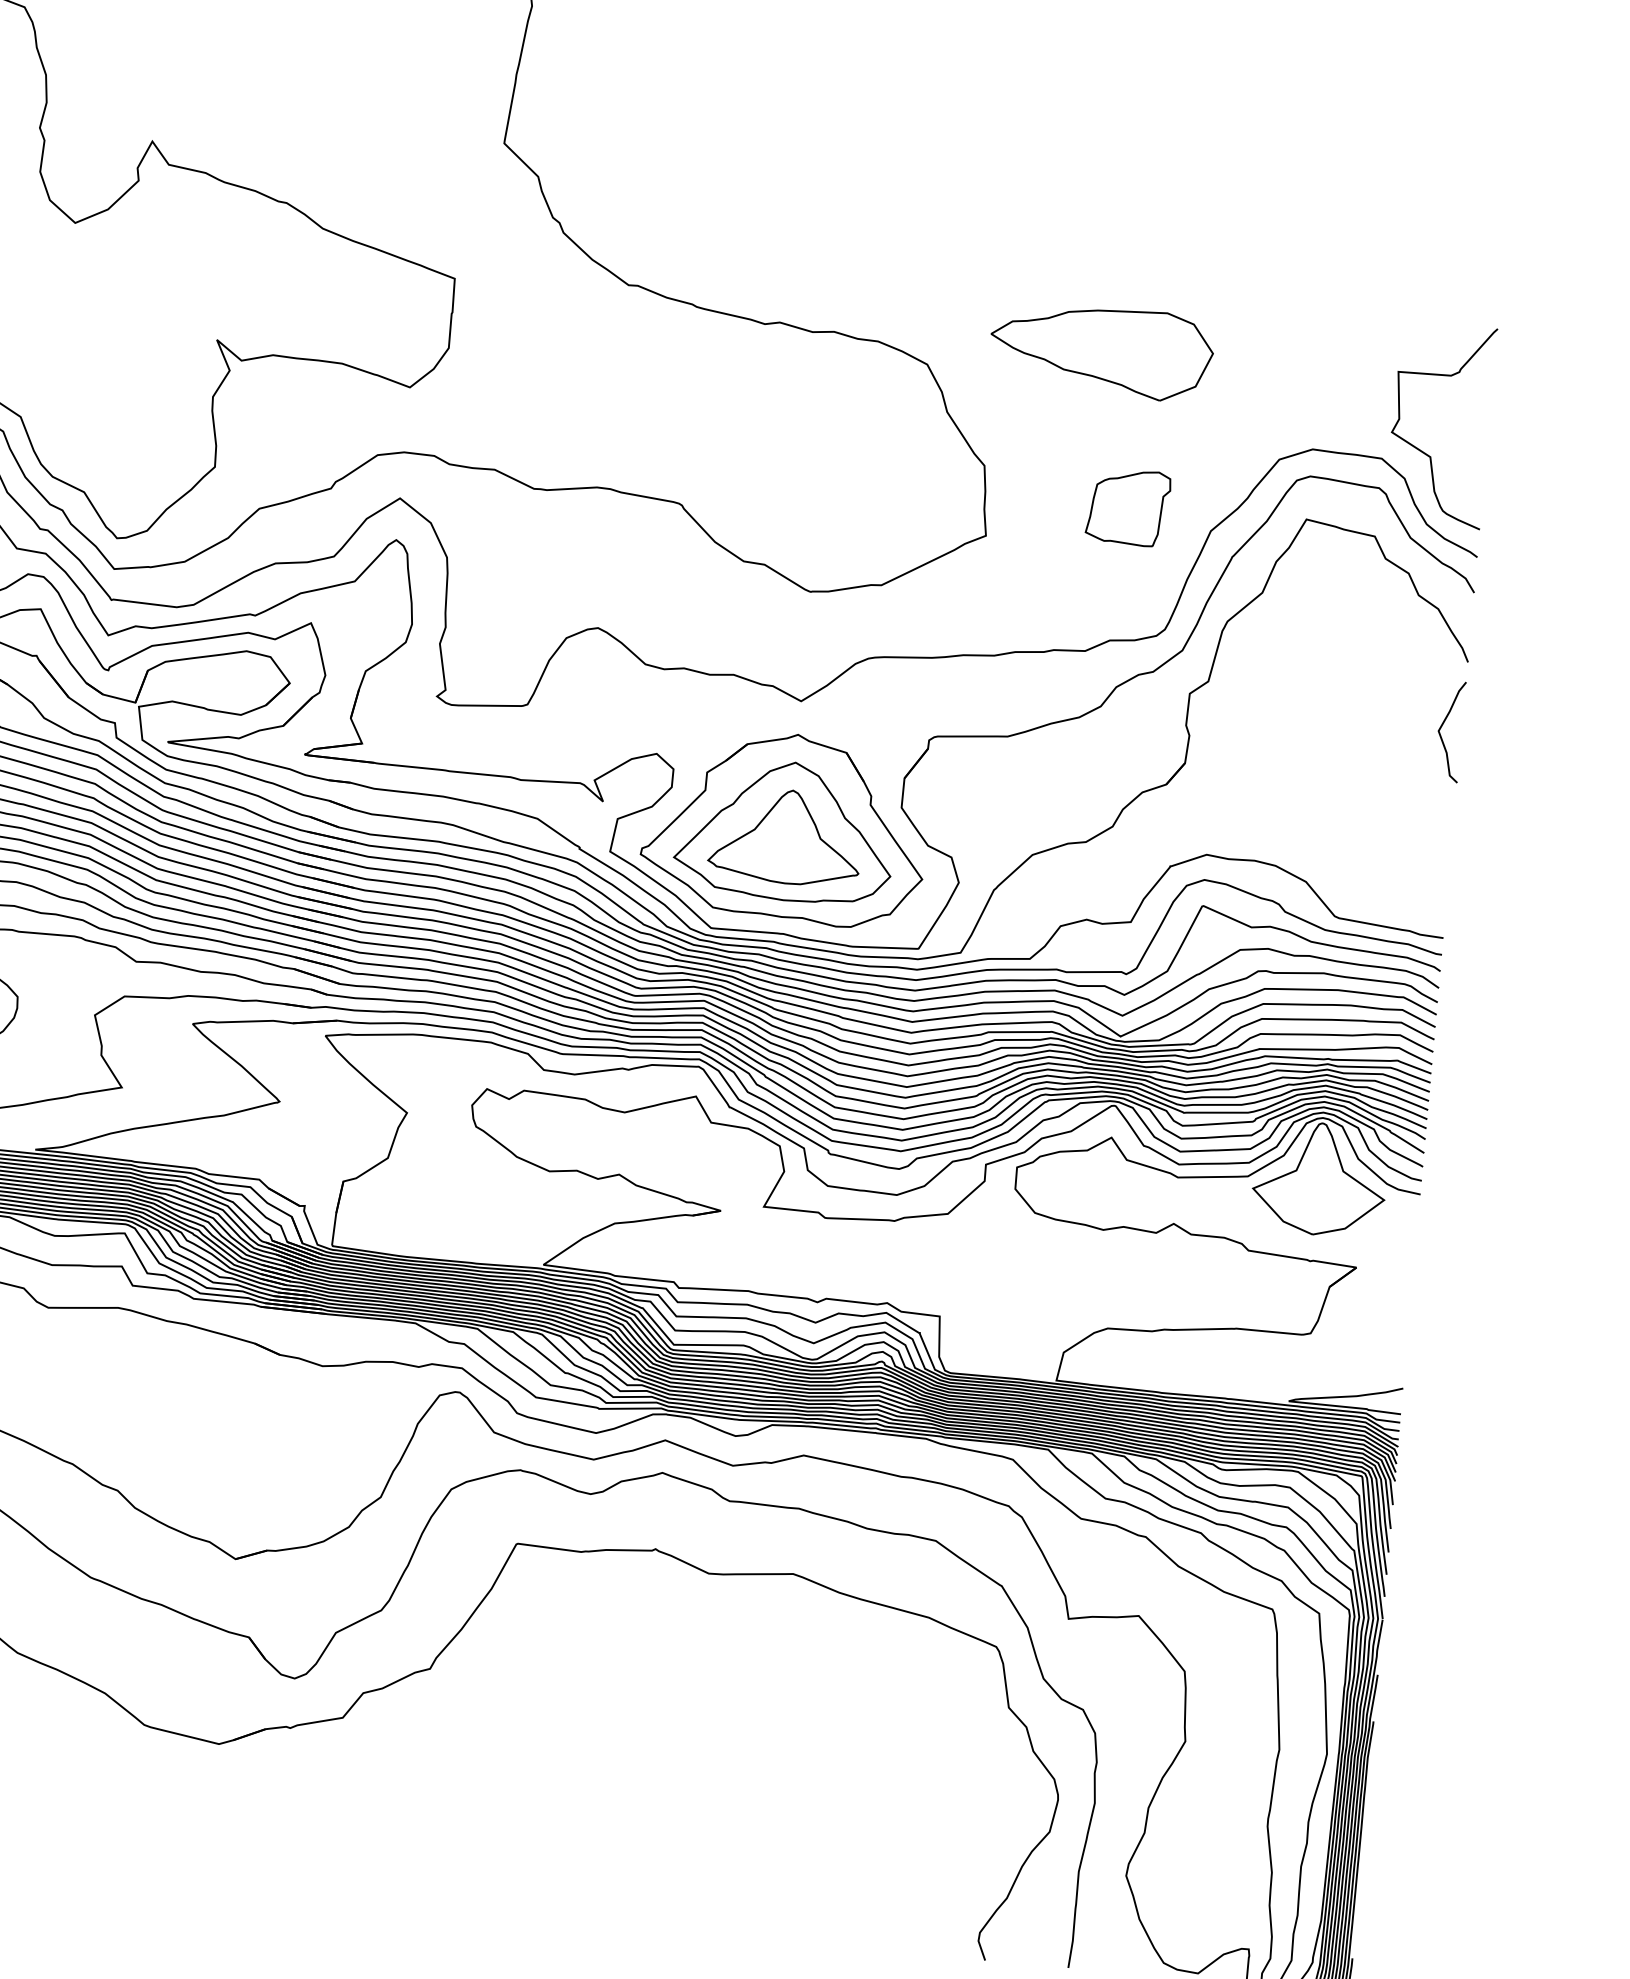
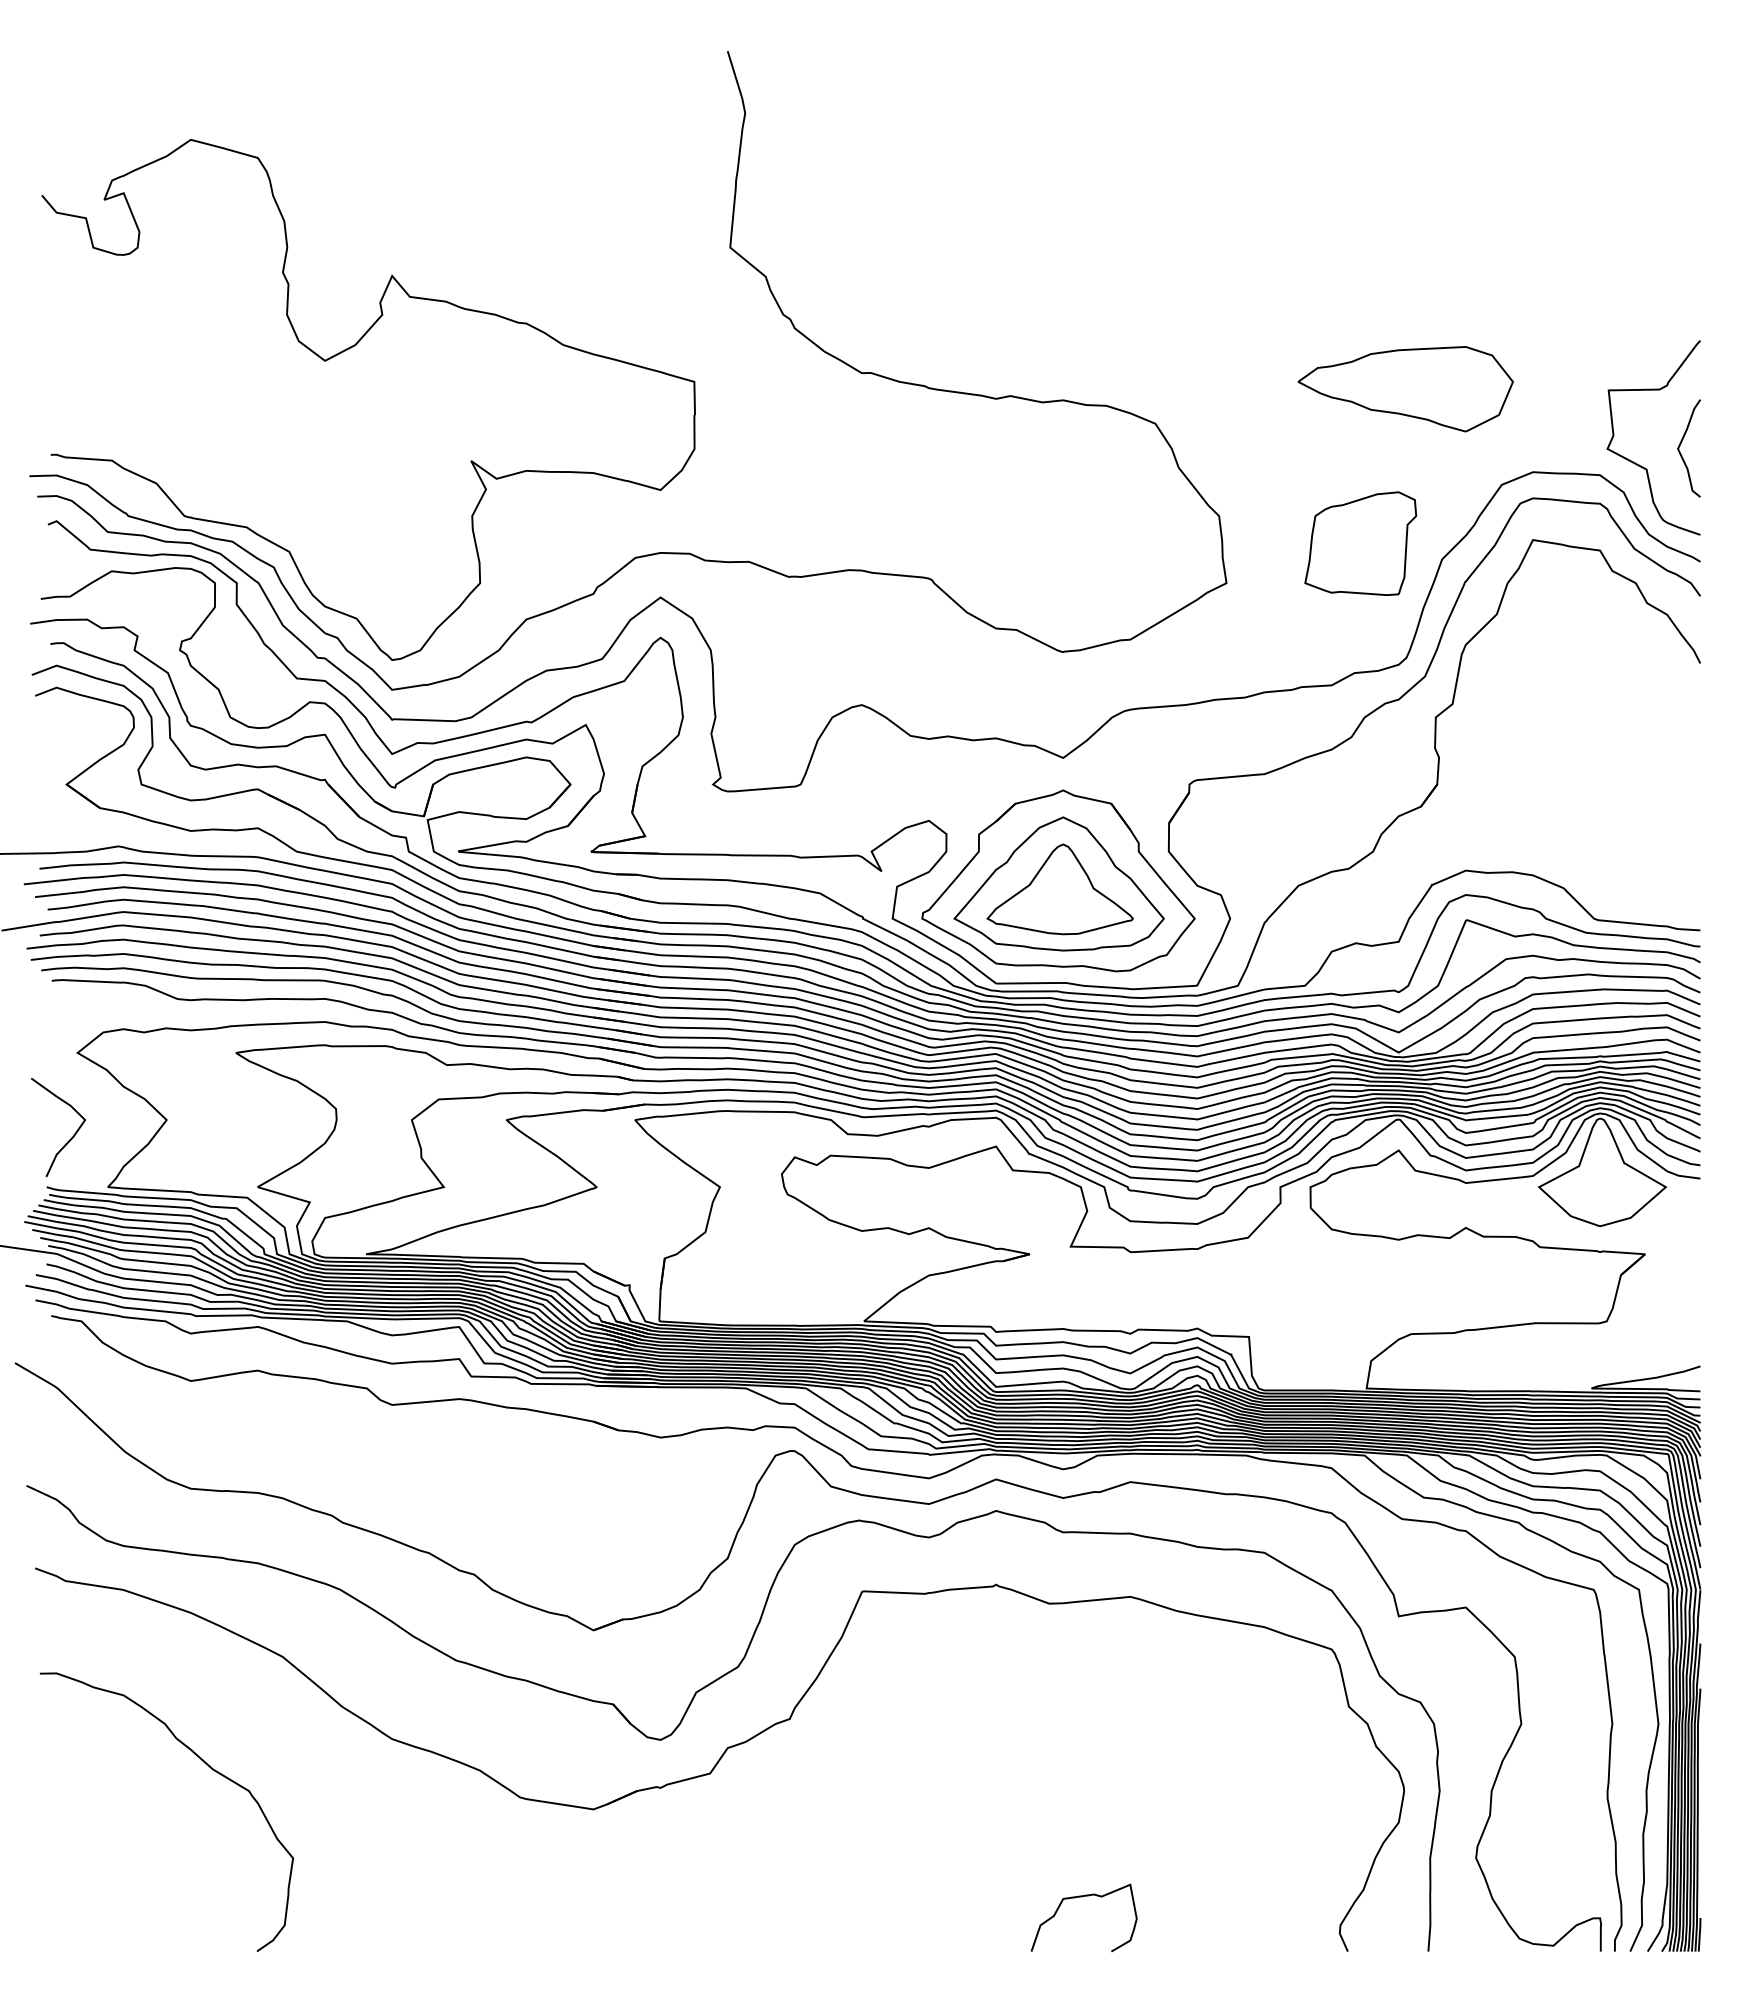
part: (1101, 351) -> (1405, 389), moved
part: (1128, 507) -> (1360, 543), size x1.43
curve: (1442, 726) -> (1681, 444), moved
curve: (716, 1880) -> (1082, 1897), added

